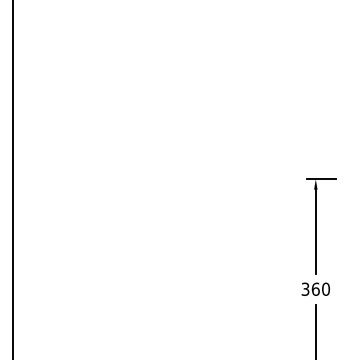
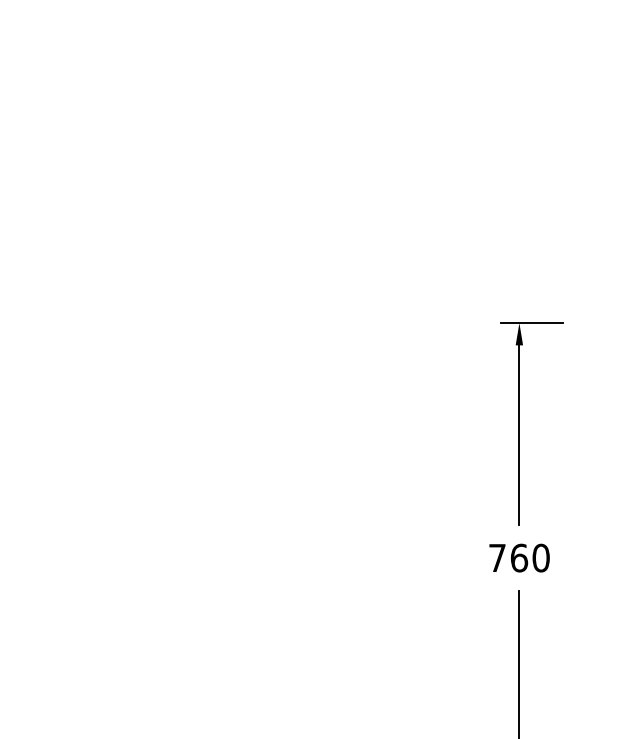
text: (305, 288) -> (497, 556), 360 -> 760

